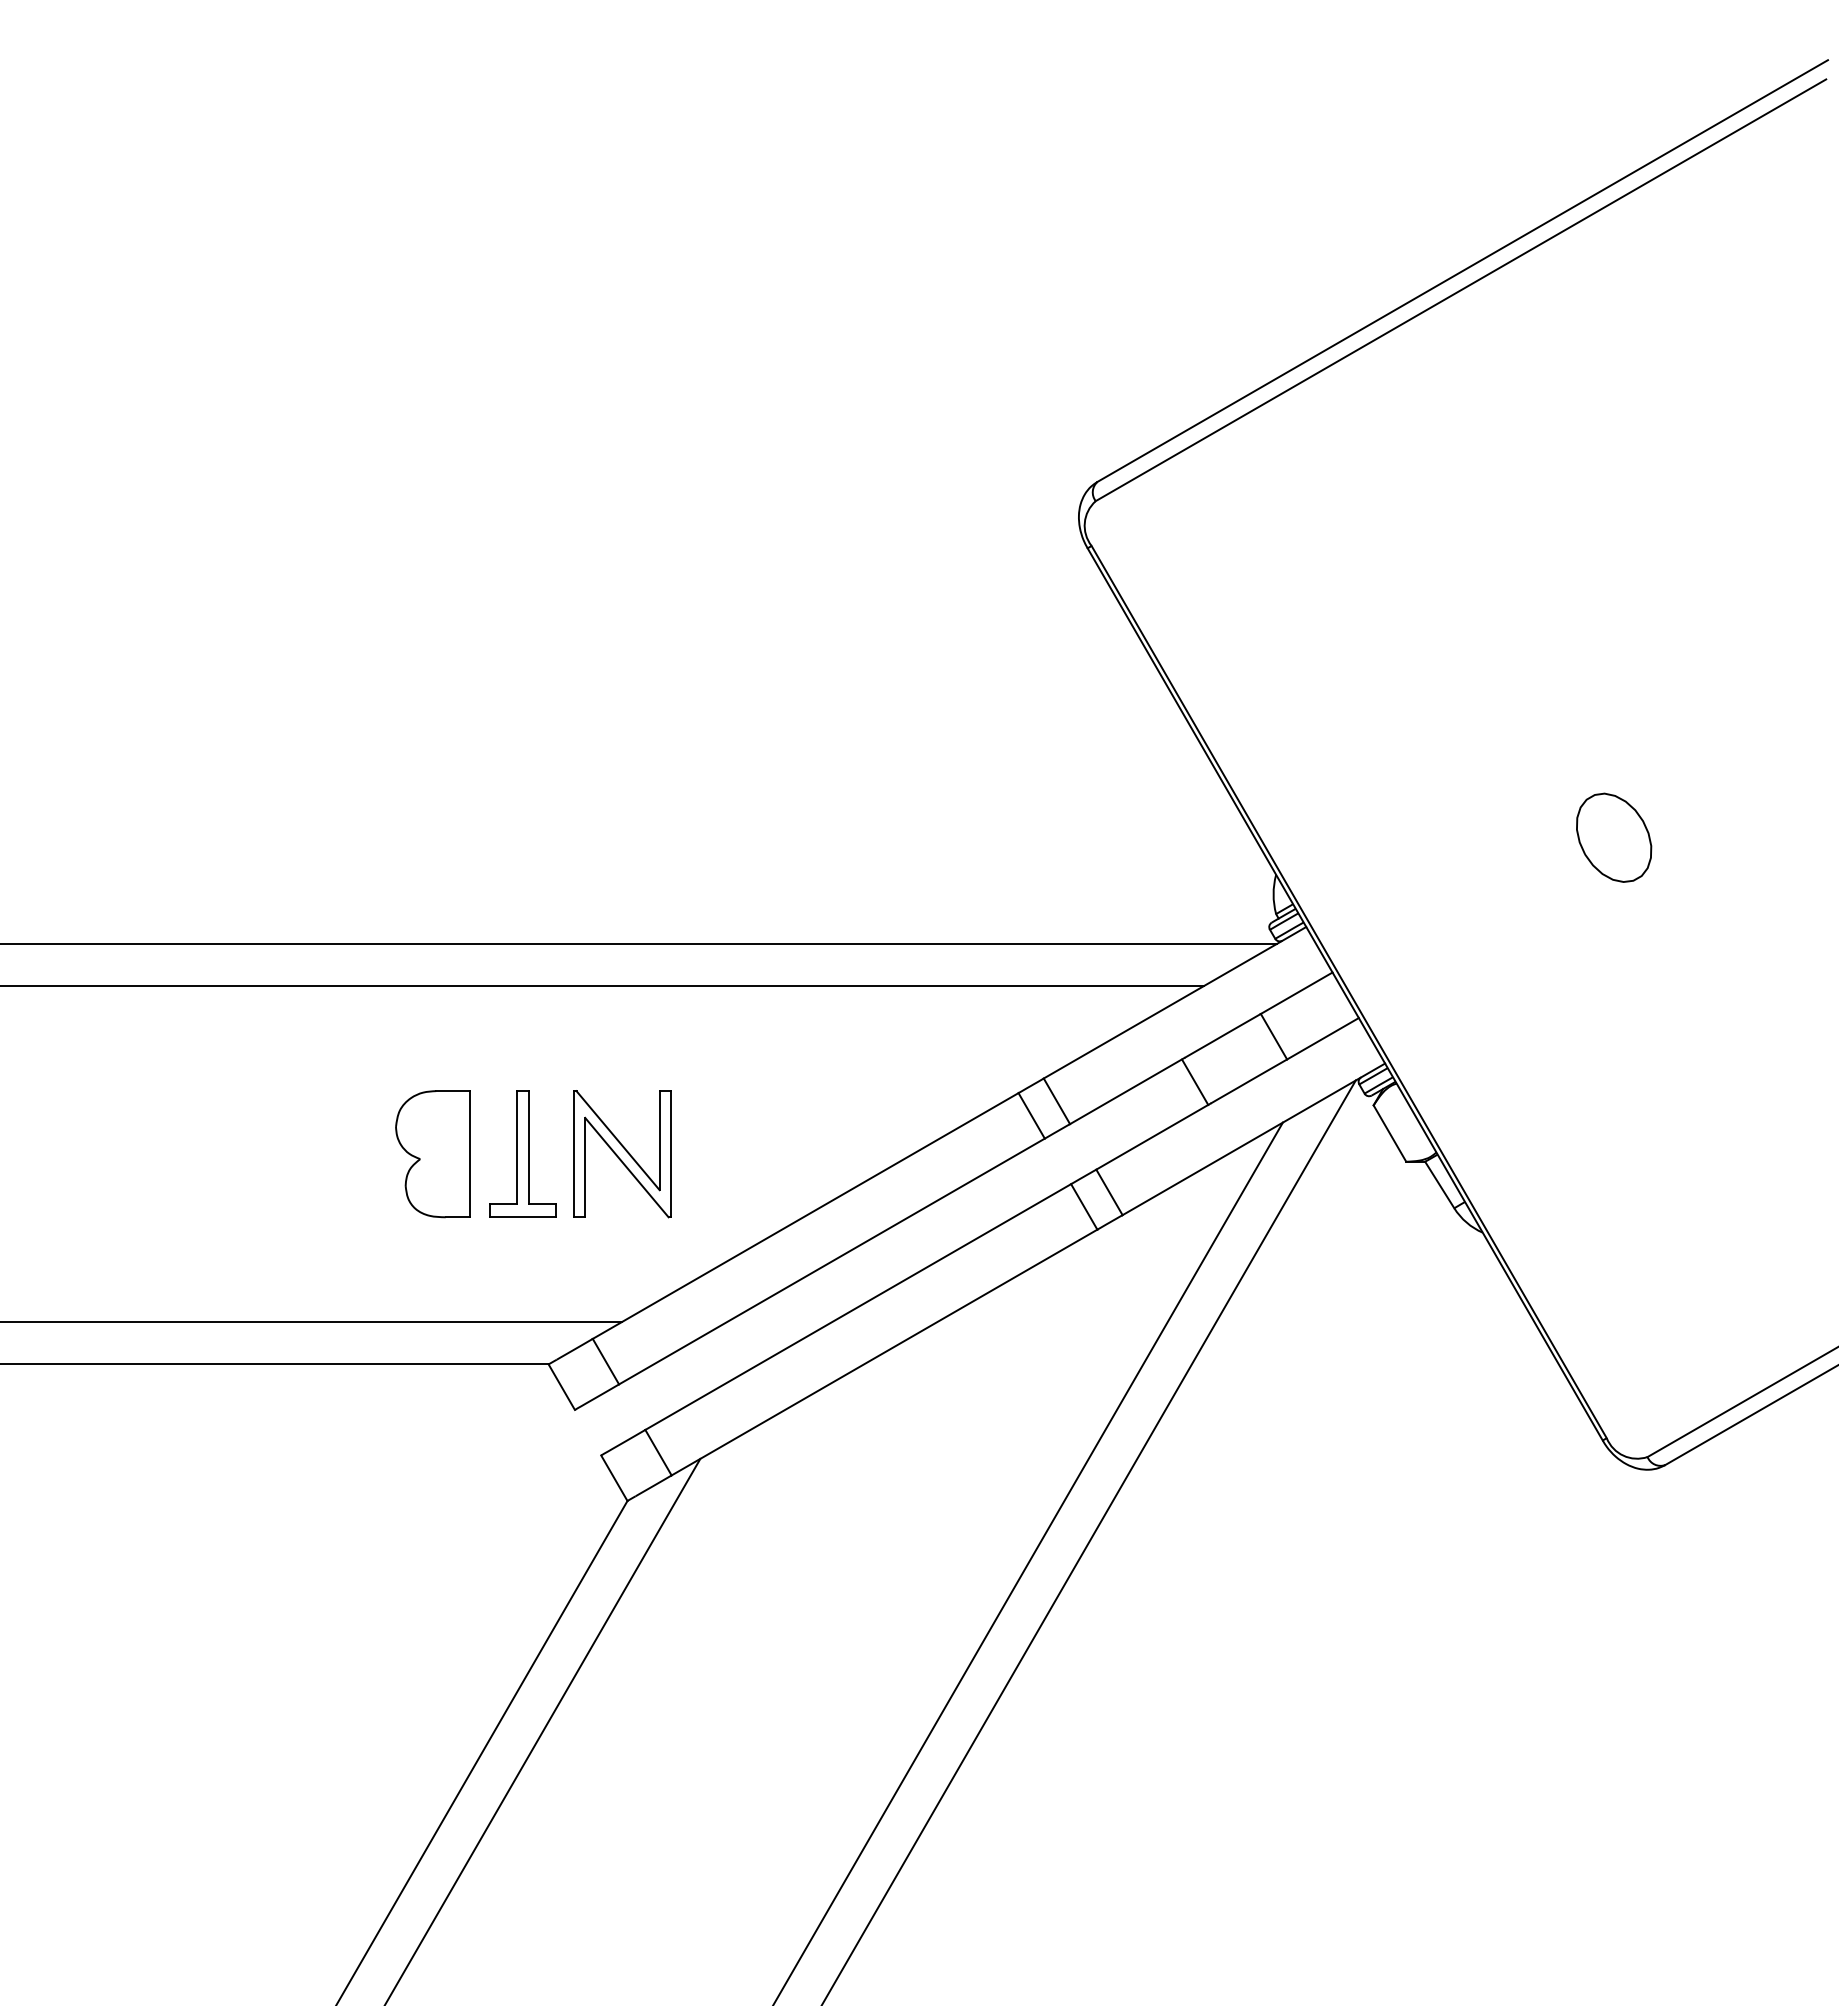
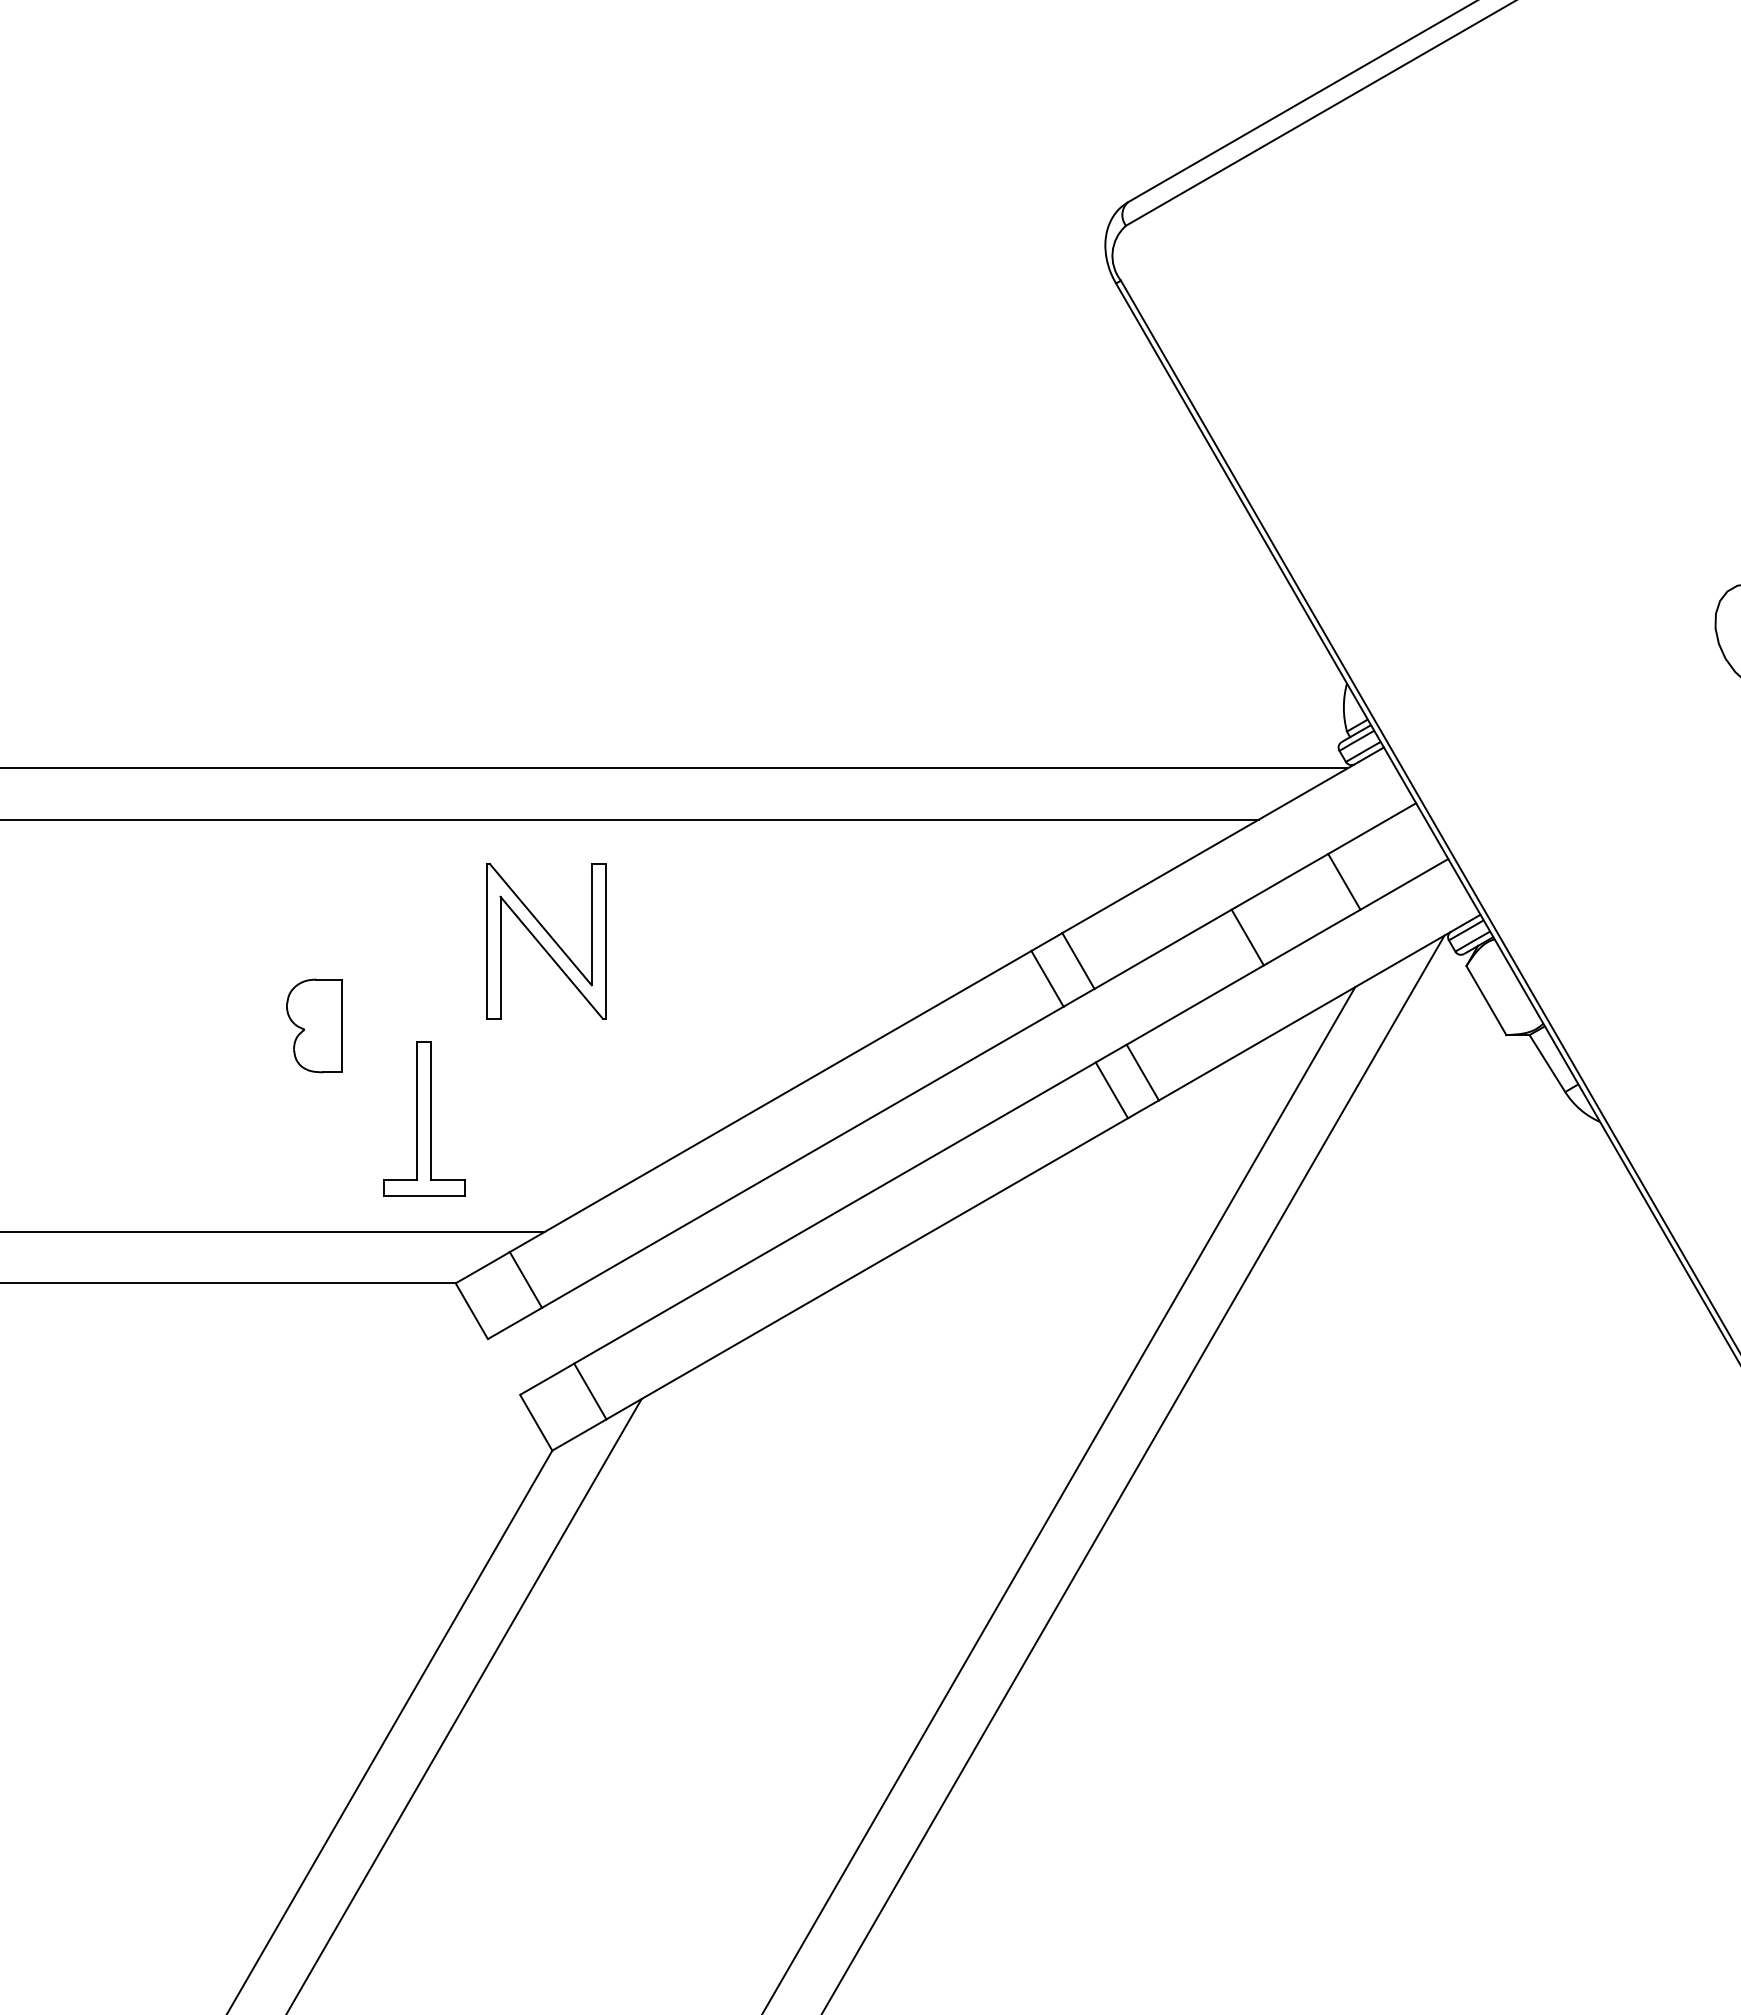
part: (522, 1153) -> (423, 1118), moved
part: (432, 1154) -> (313, 1026), size x0.6
part: (622, 1154) -> (546, 941), moved

